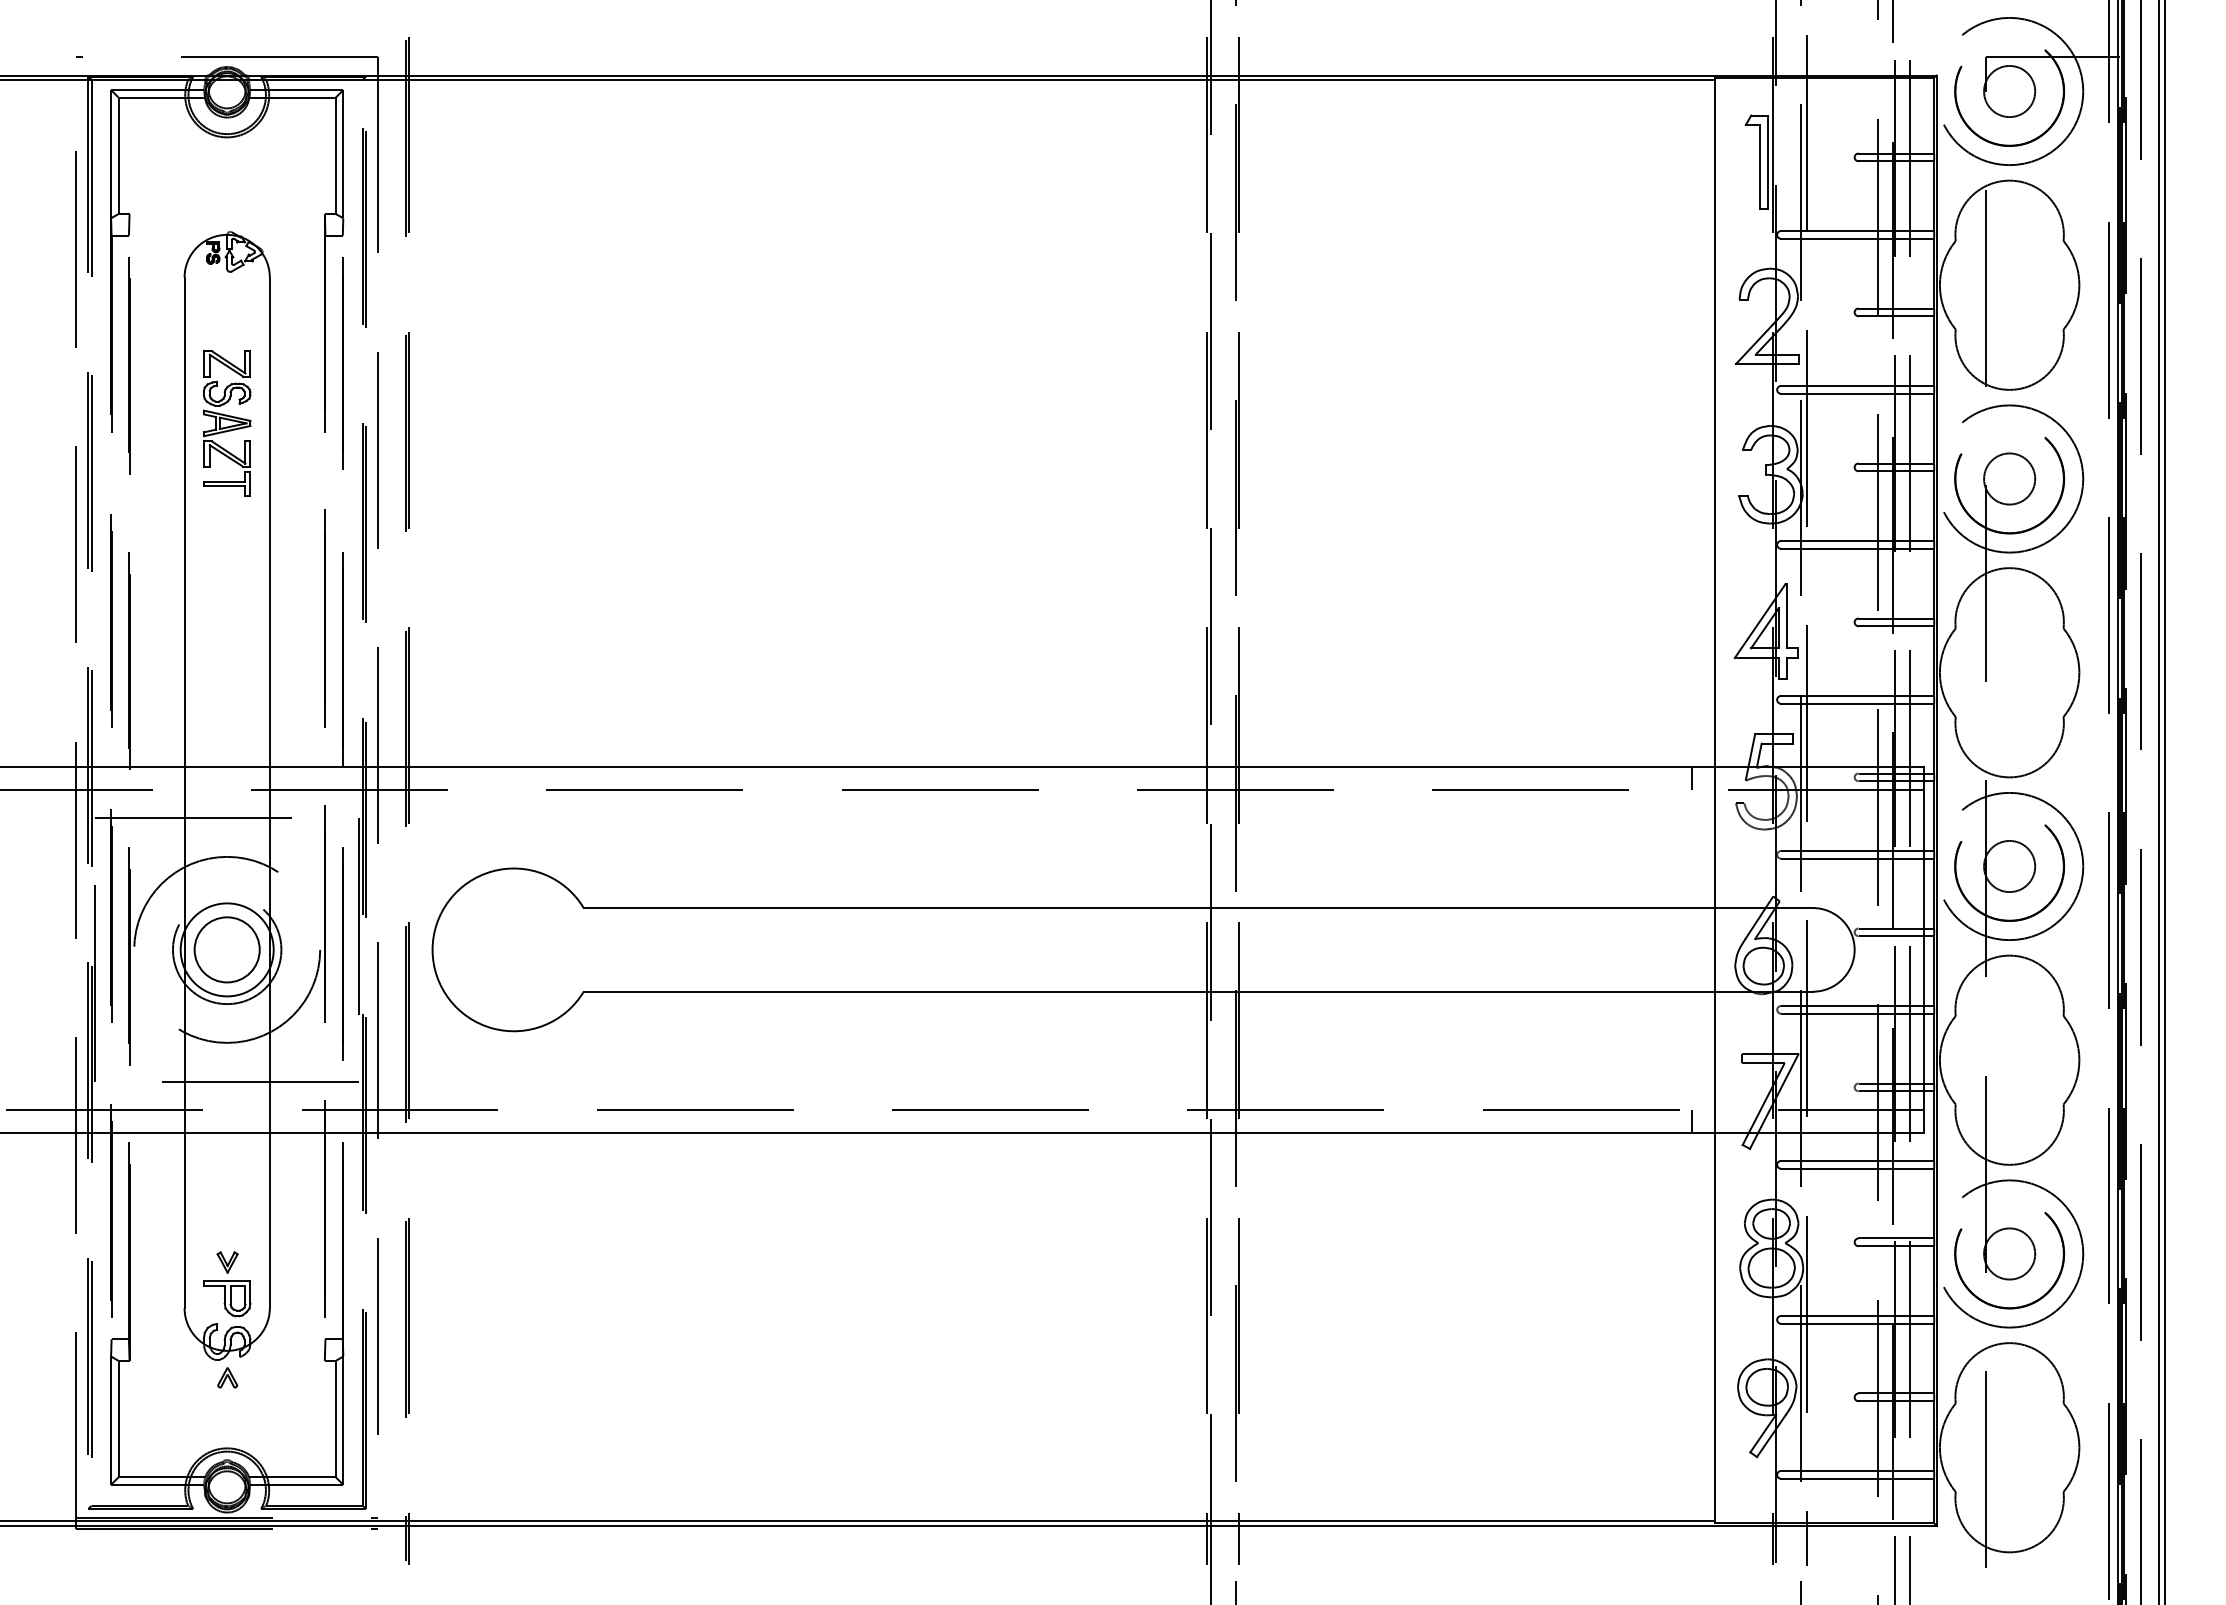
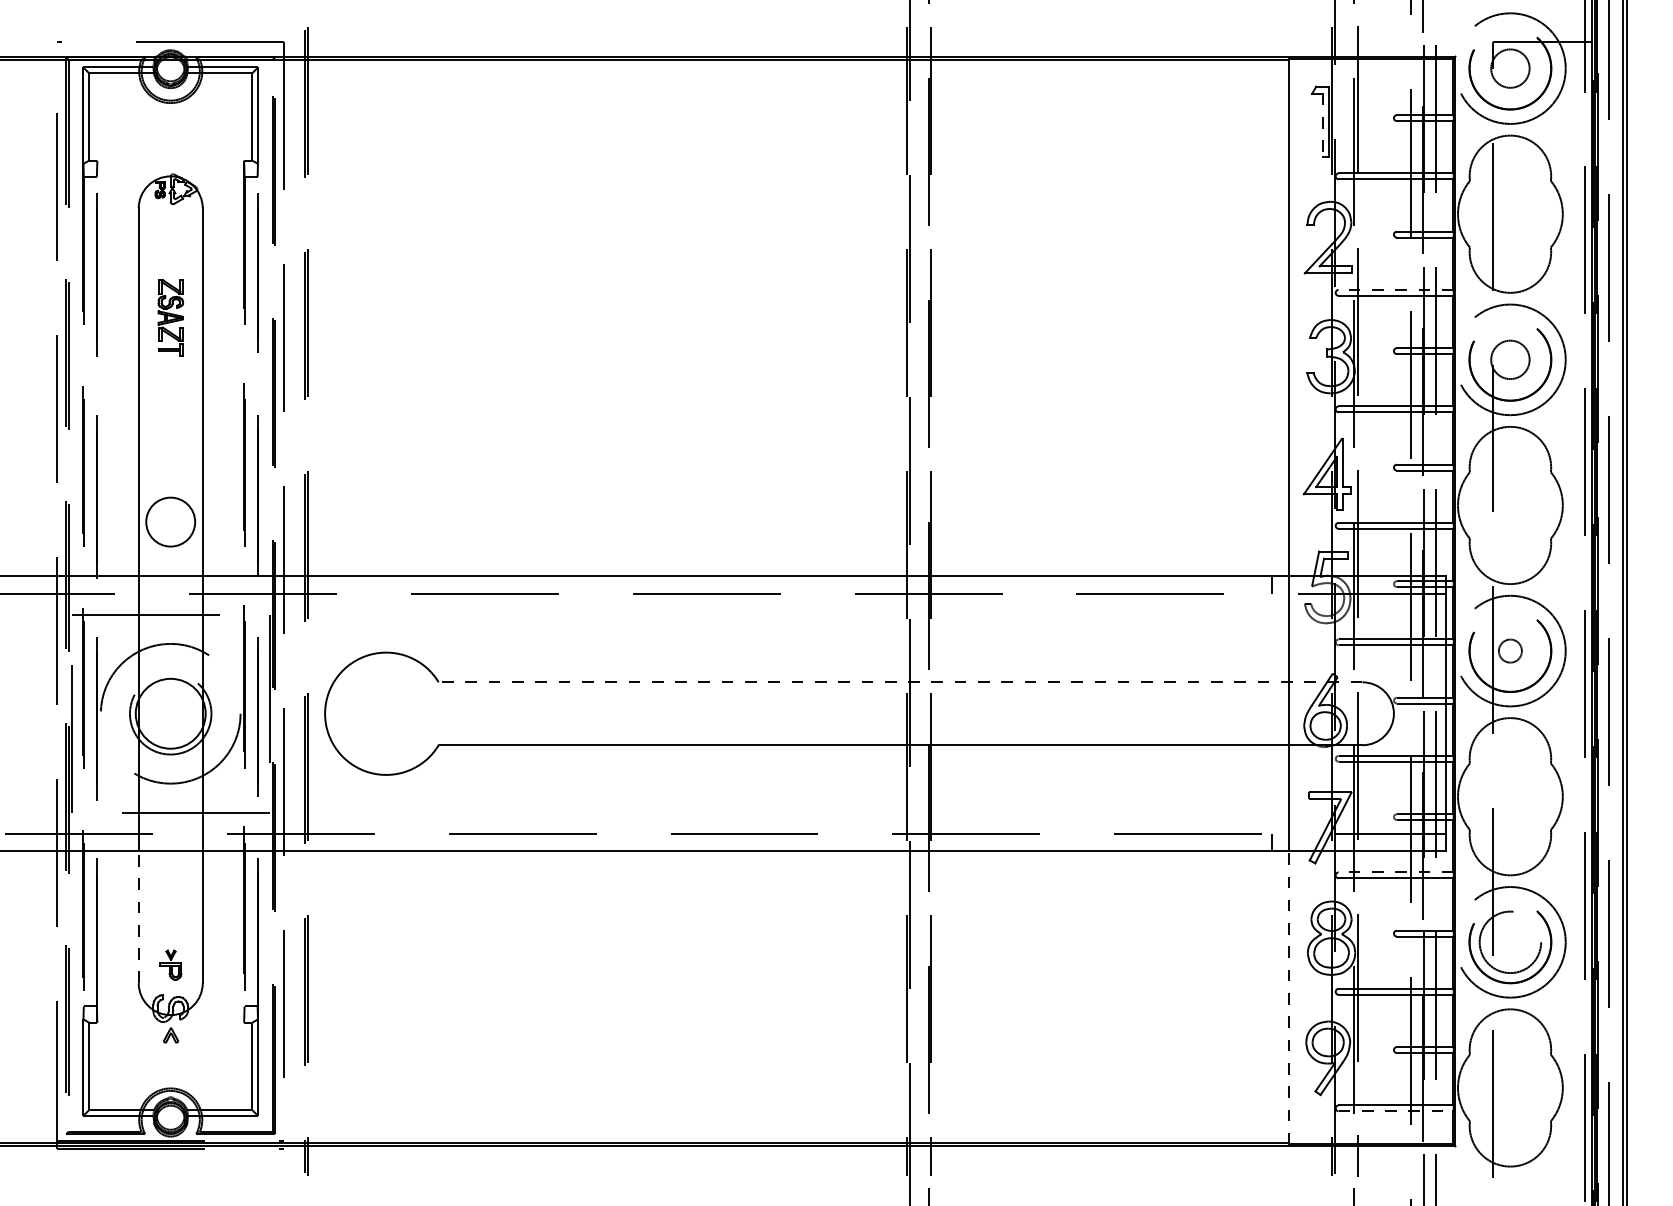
line: (1760, 166) -> (1323, 124), solid -> dashed
line: (1857, 386) -> (1396, 290), solid -> dashed
part: (227, 423) -> (170, 318), size x0.7
circle: (2009, 866) -> (1510, 651), size x0.6
line: (1198, 908) -> (900, 682), solid -> dashed
circle: (226, 949) -> (170, 521), moved
line: (1857, 1161) -> (1396, 872), solid -> dashed
line: (184, 1220) -> (138, 917), solid -> dashed
circle: (2009, 1253) -> (1510, 941), size x1.6
part: (227, 1284) -> (170, 965), size x0.6
line: (1715, 1327) -> (1289, 997), solid -> dashed
line: (1858, 1478) -> (1396, 1111), solid -> dashed

